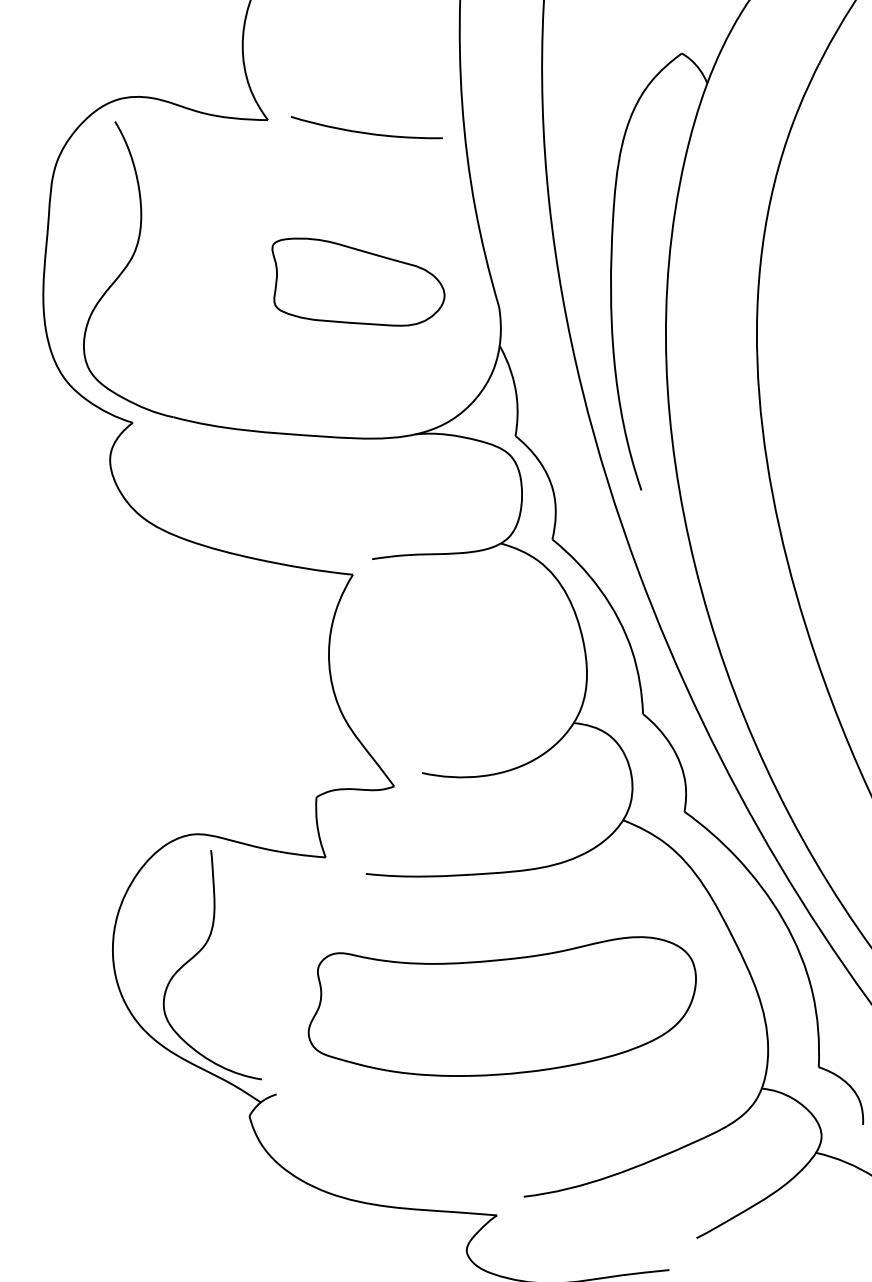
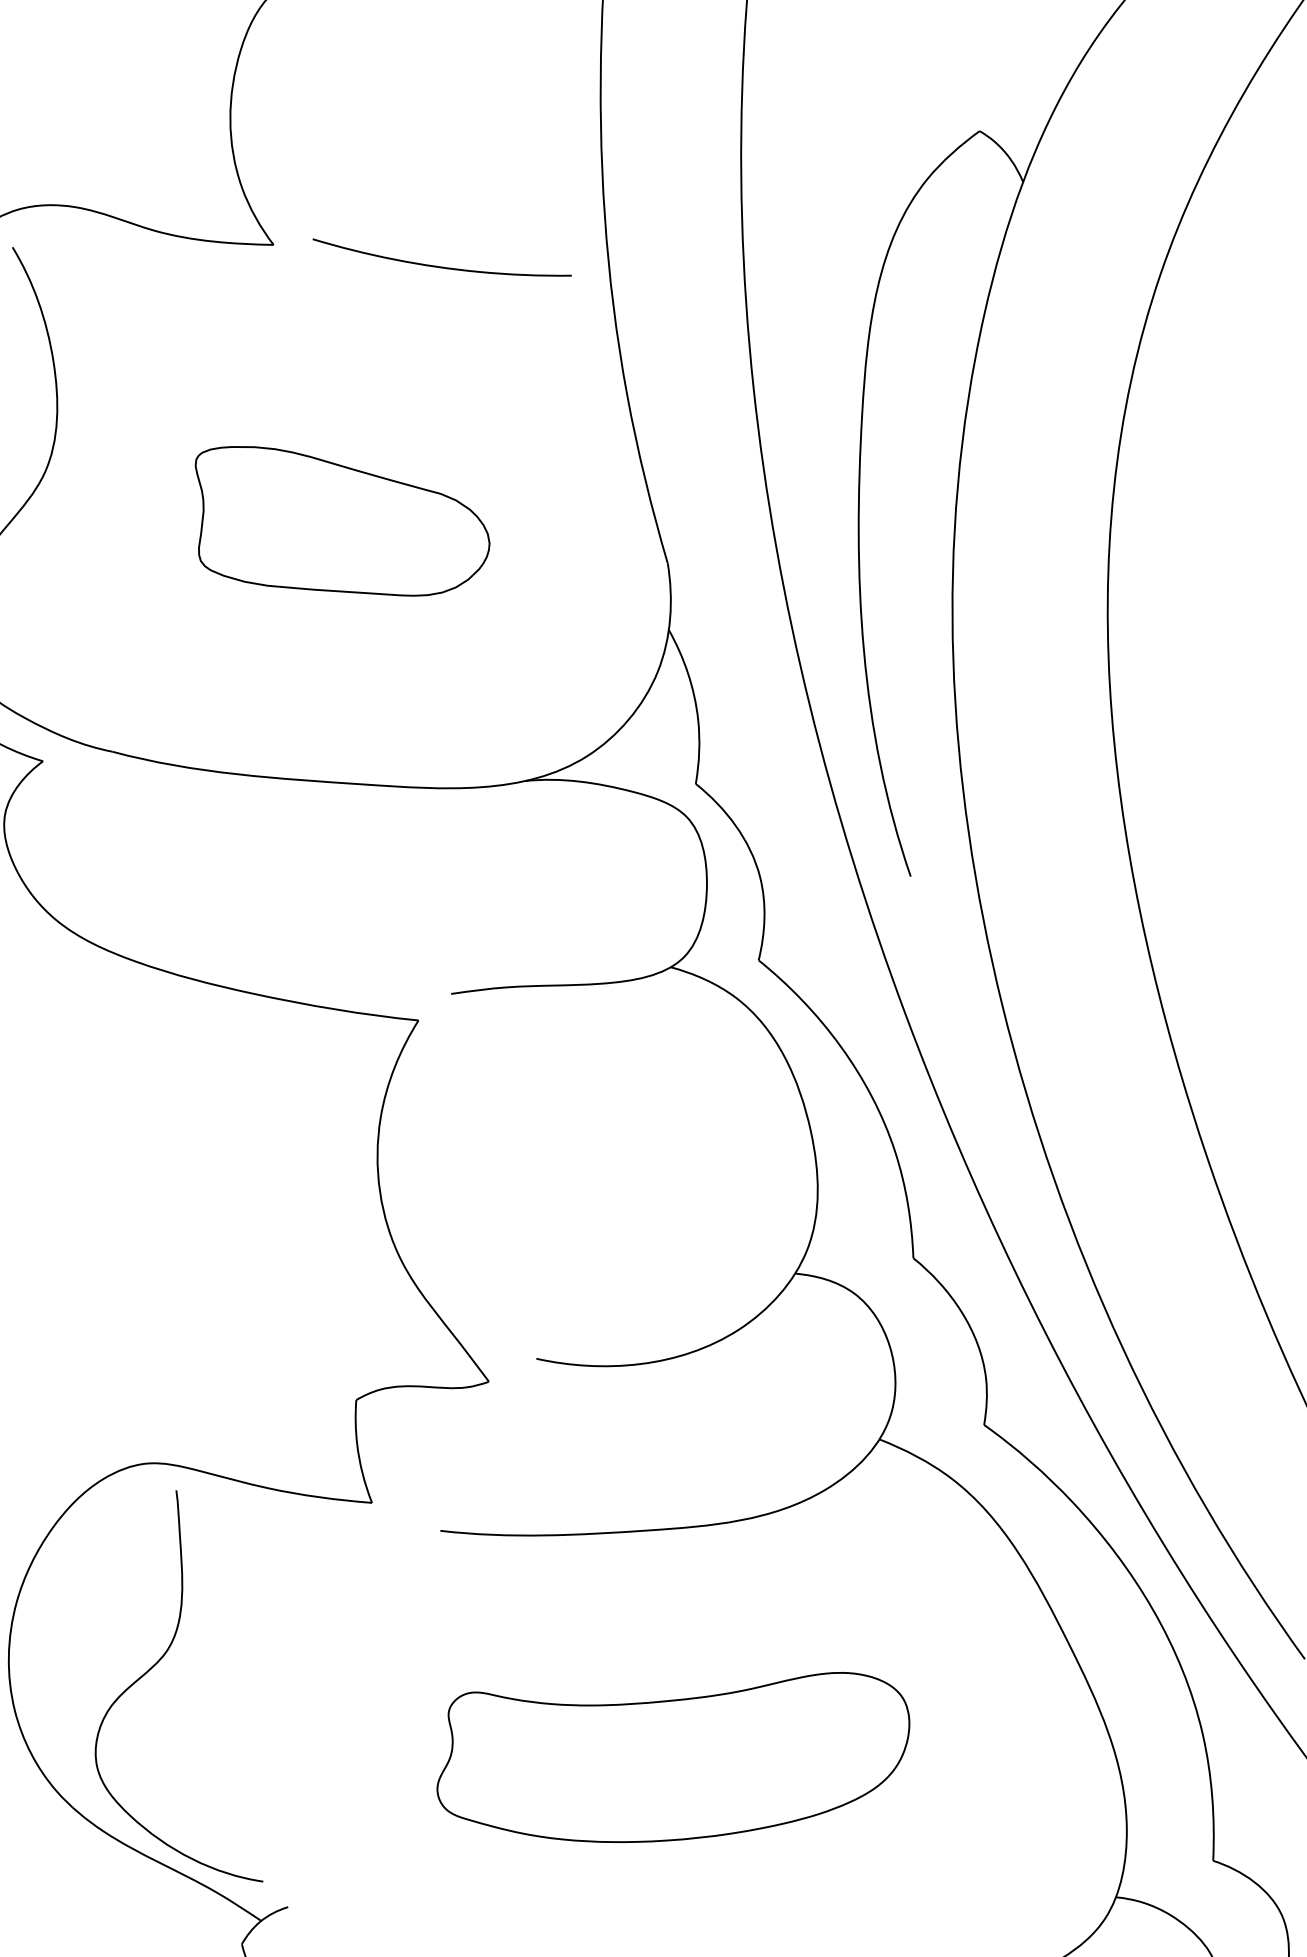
part: (358, 281) -> (342, 520), moved
part: (502, 1006) -> (673, 1757), size x0.71

